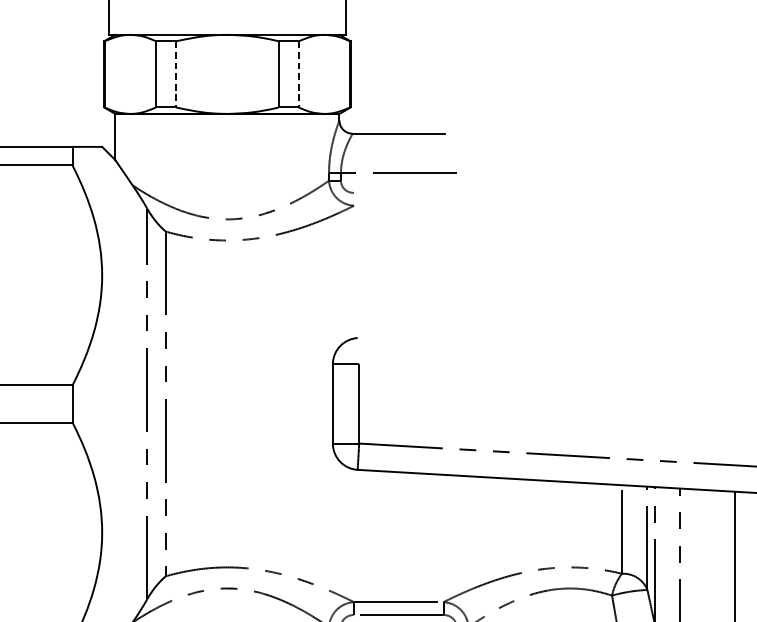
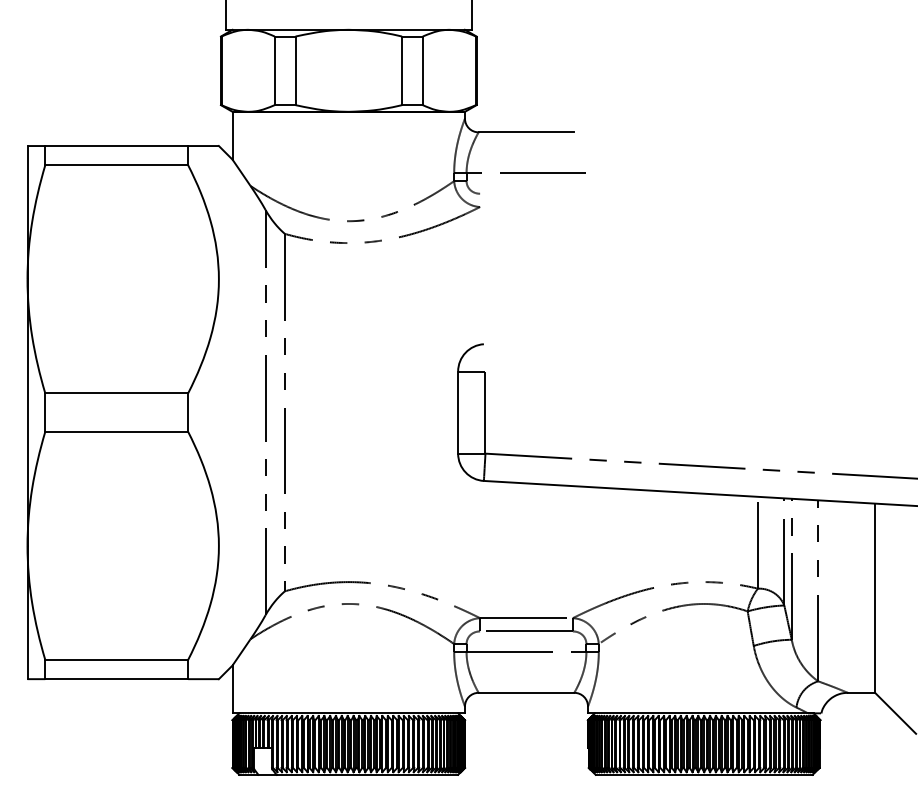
line: (176, 75) -> (295, 71), dashed -> solid
line: (298, 75) -> (422, 71), dashed -> solid

